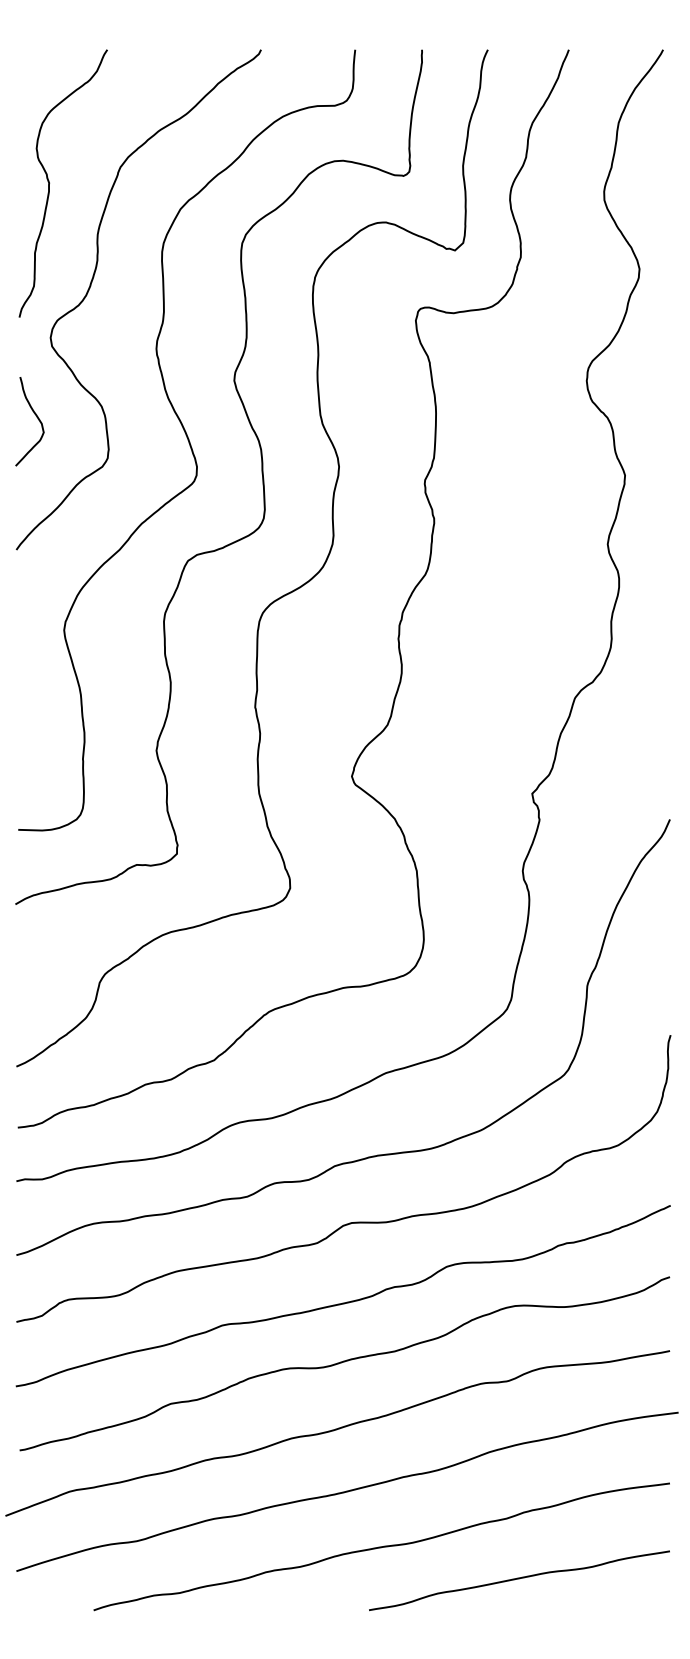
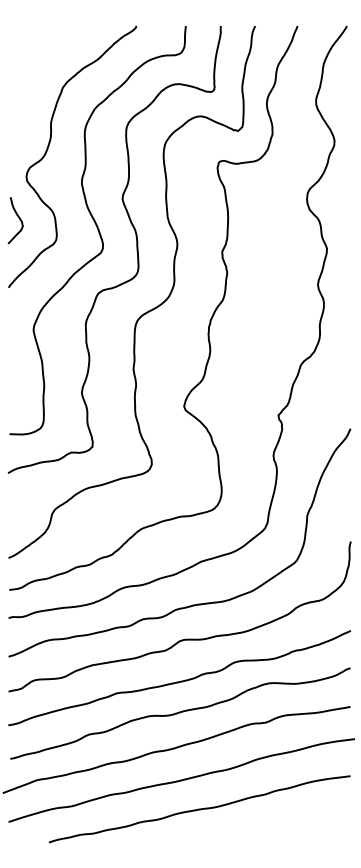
curve: (50, 182) -> (26, 95), removed
curve: (518, 1579) -> (271, 826), removed

